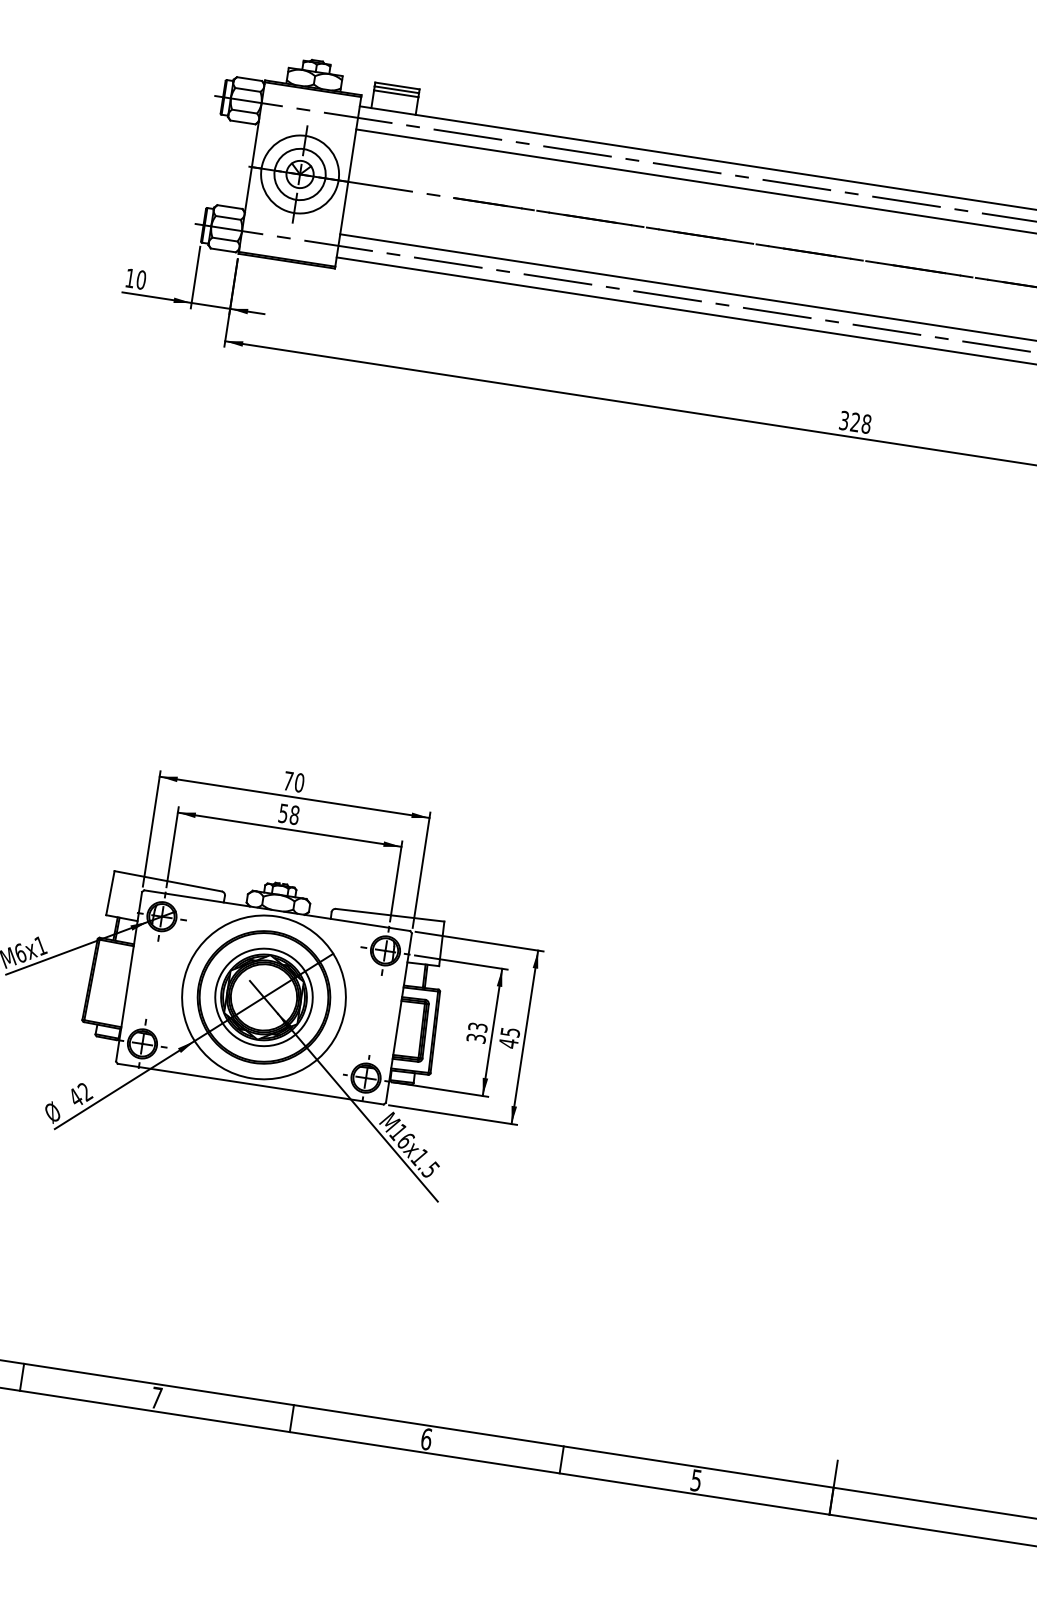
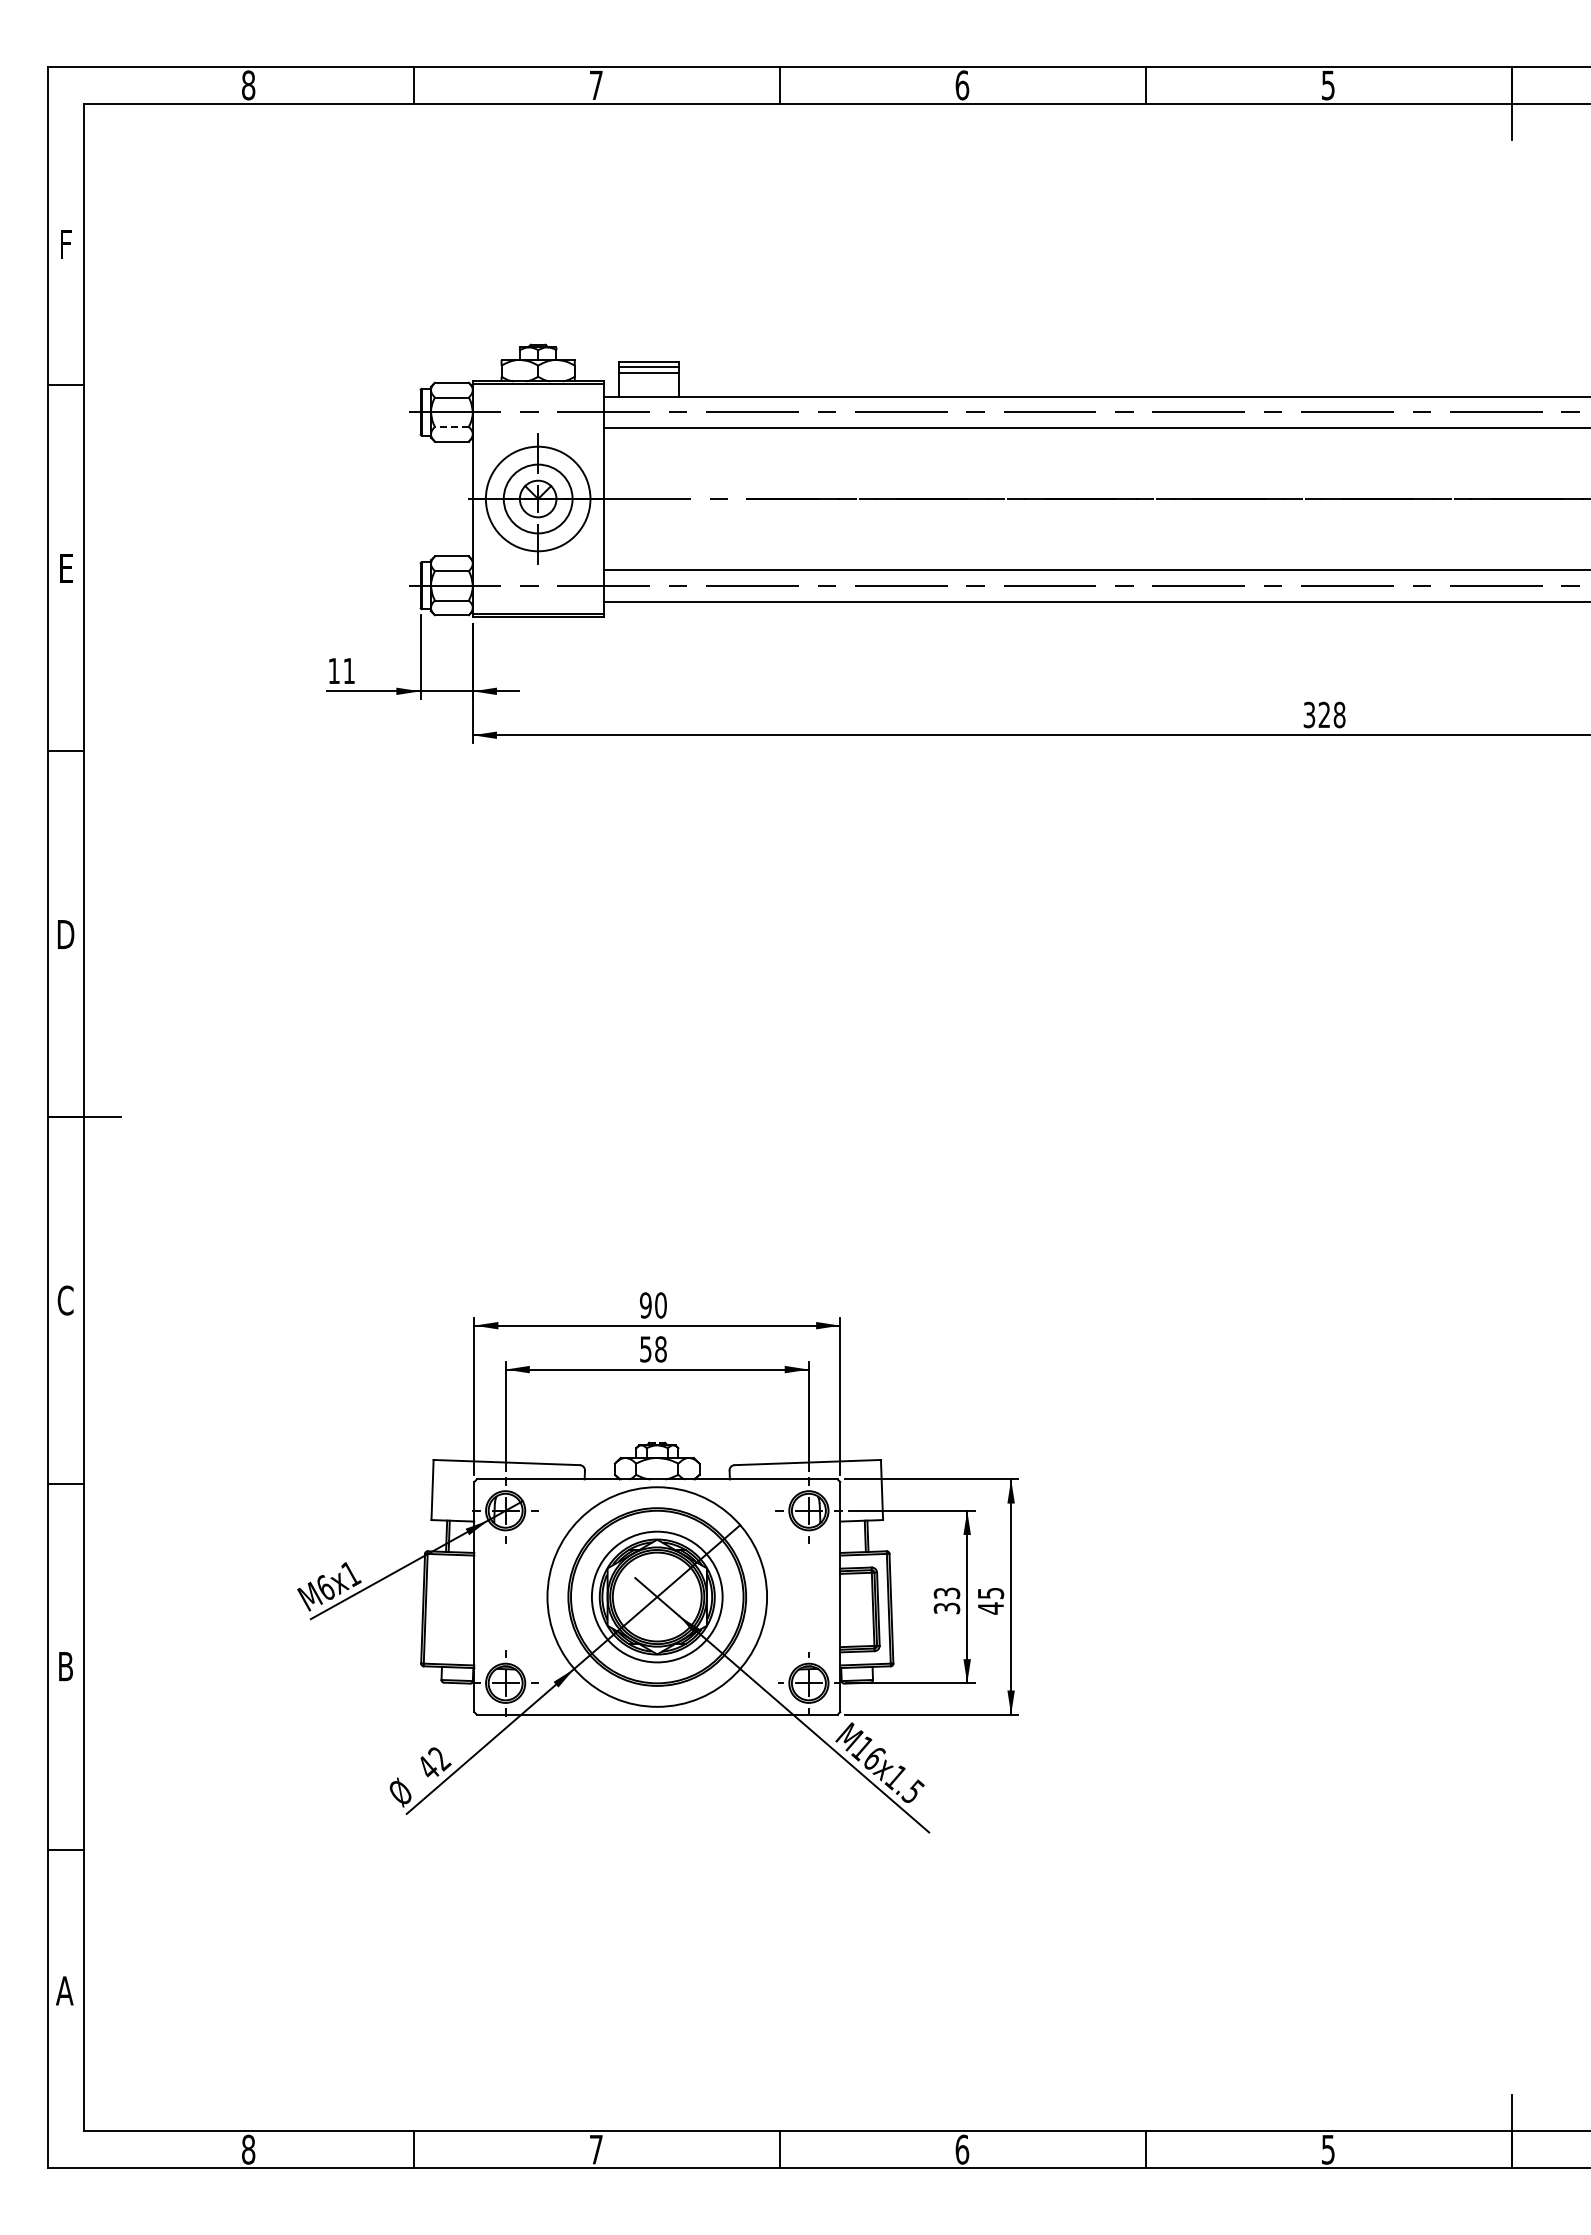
line: (244, 111) -> (451, 426), solid -> dashed
text: (141, 279) -> (349, 670), 10 -> 11
text: (288, 781) -> (645, 1305), 70 -> 90

